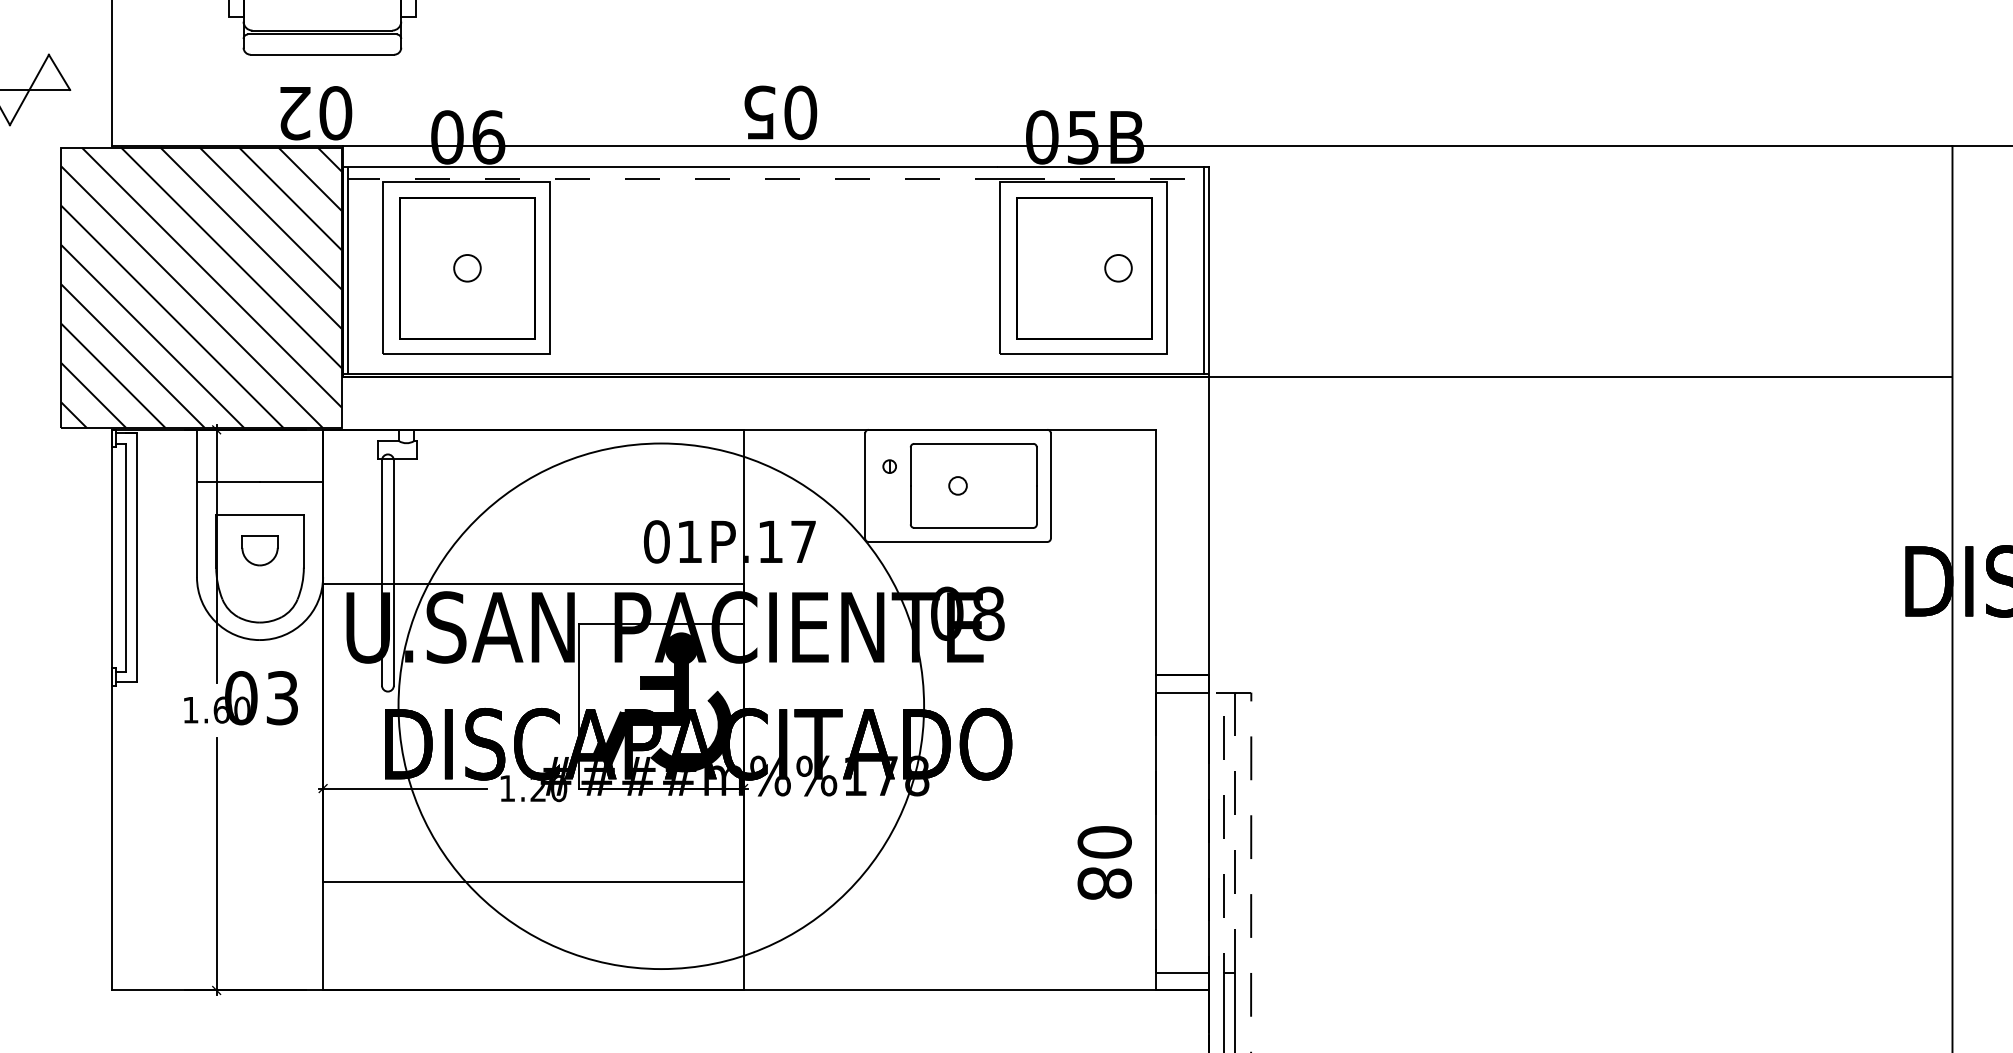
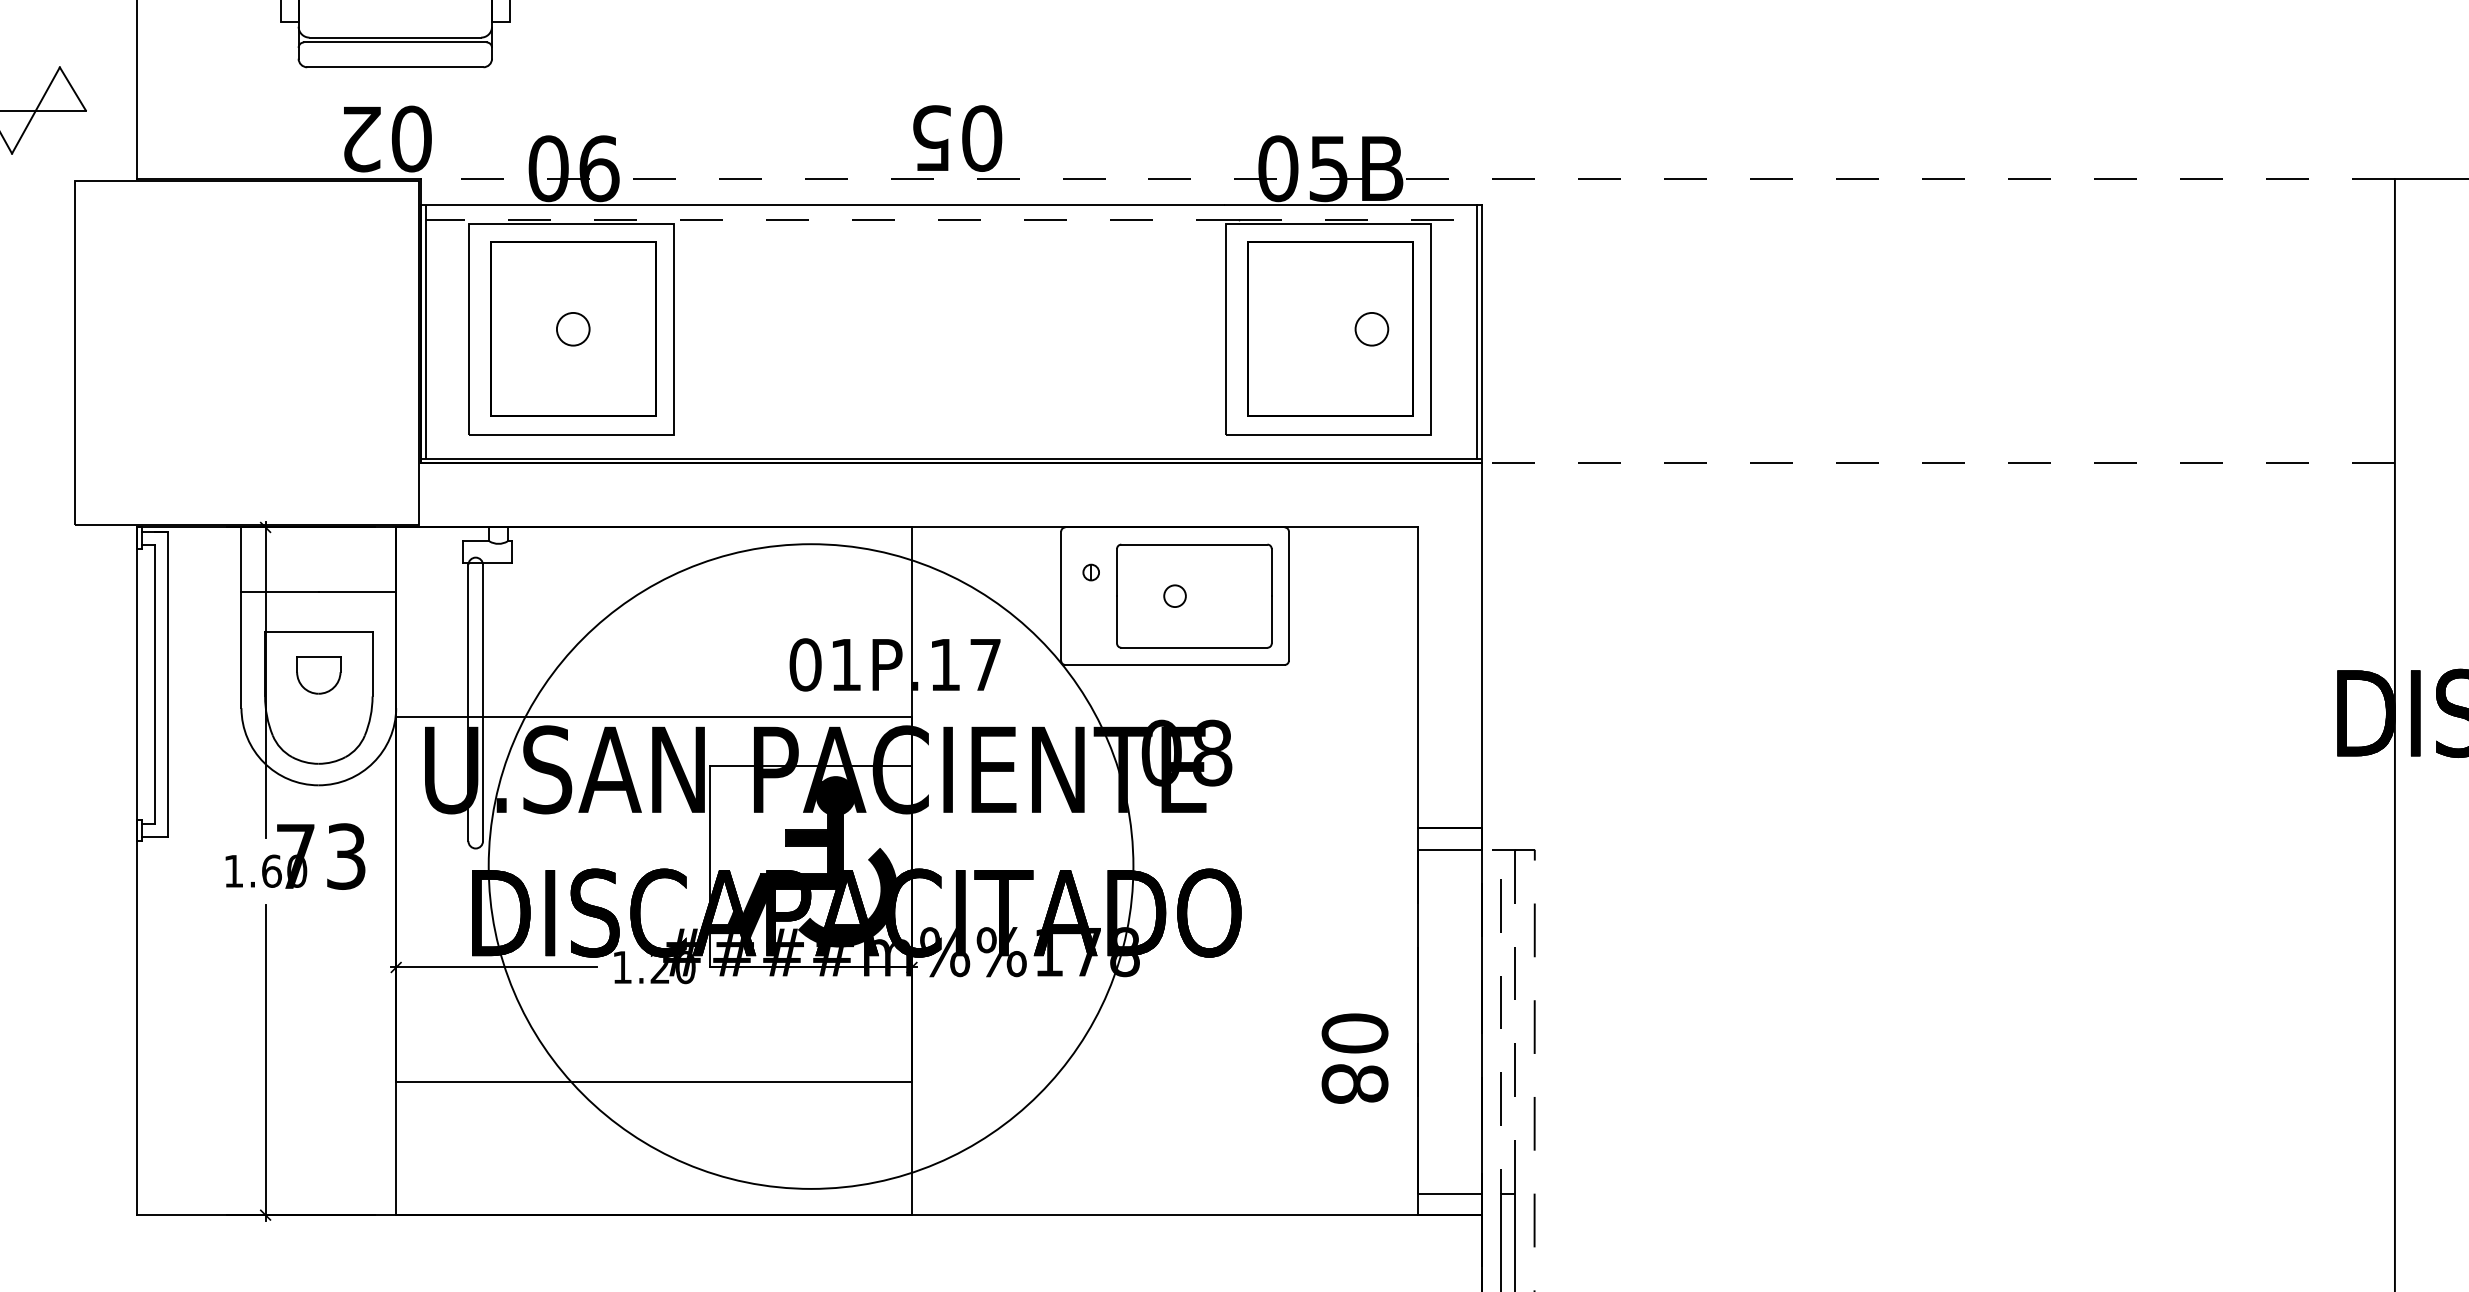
line: (1148, 146) -> (1408, 179), solid -> dashed
hatch: (201, 288) -> (246, 353), removed
line: (1580, 376) -> (1938, 462), solid -> dashed
text: (241, 698) -> (295, 856), 03 -> 73

